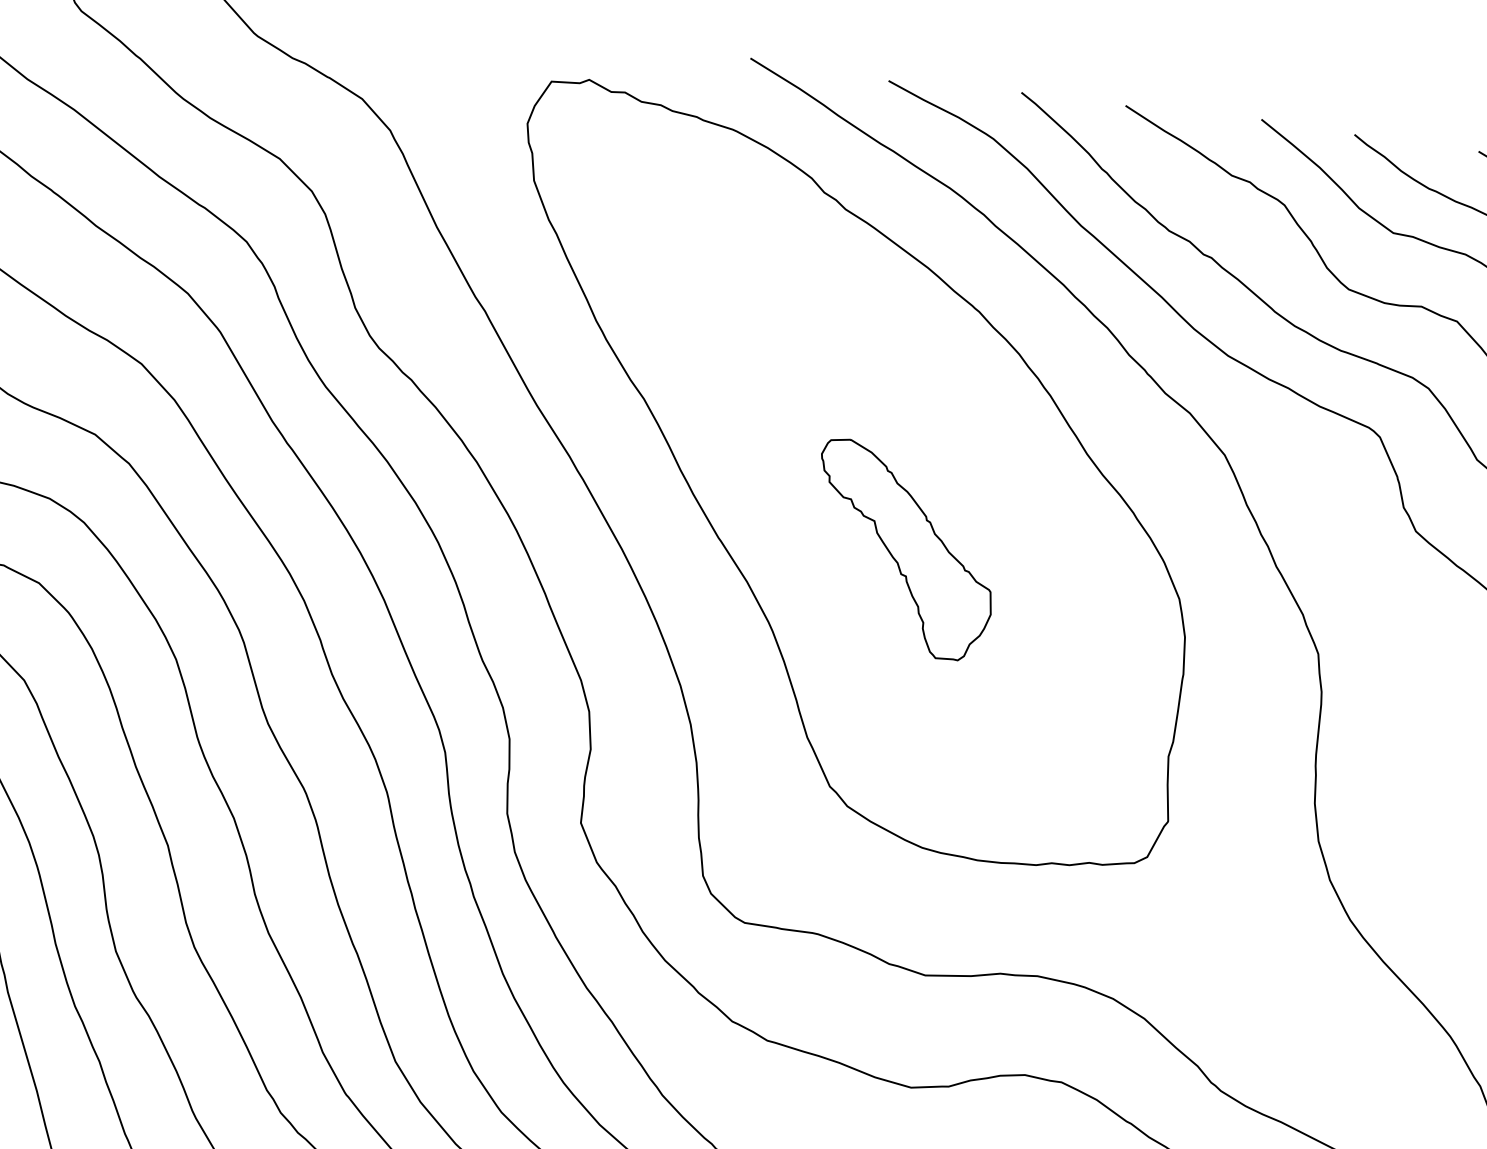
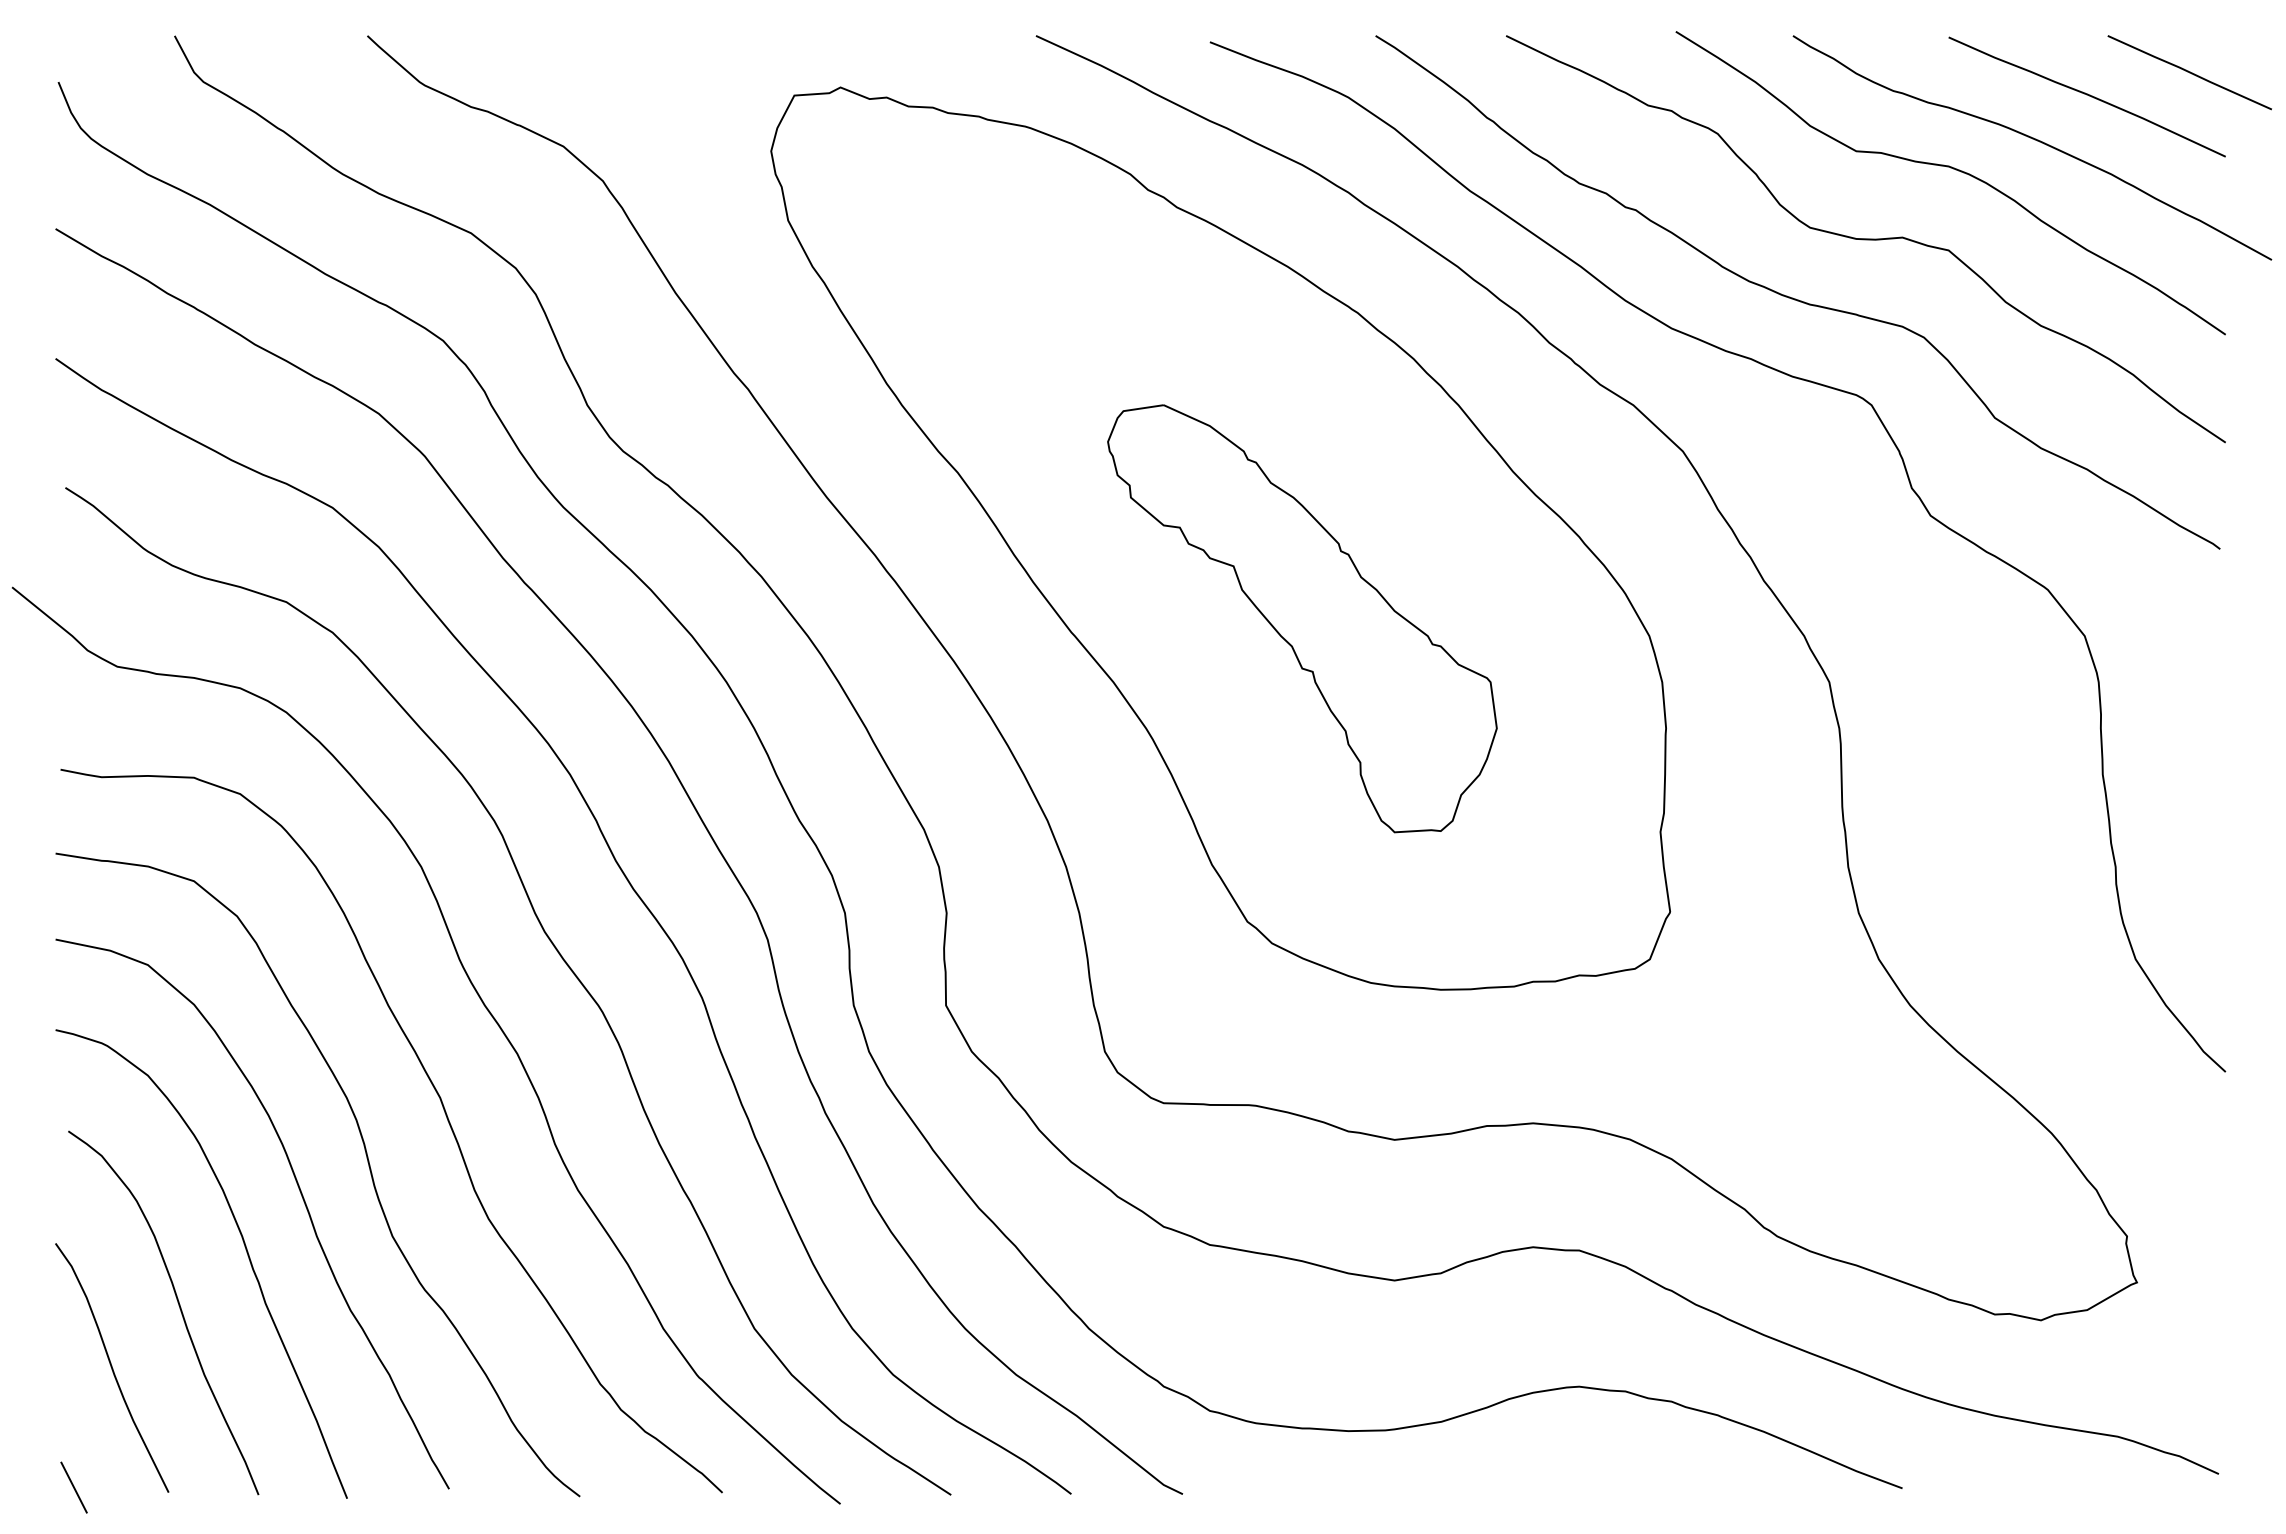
part: (904, 550) -> (1302, 618), size x1.67

